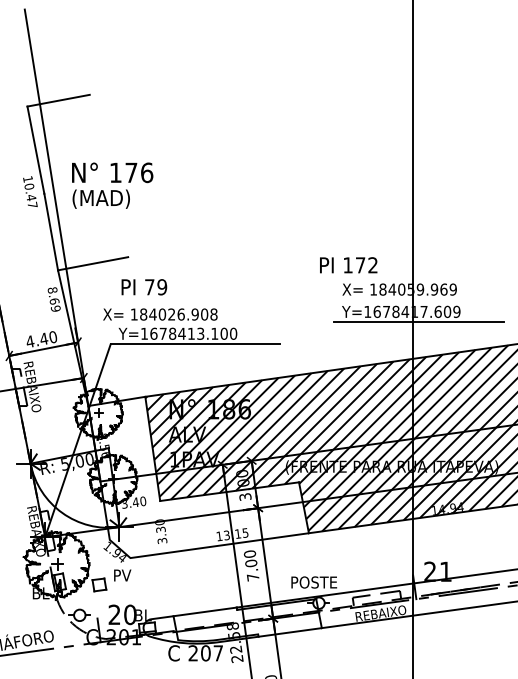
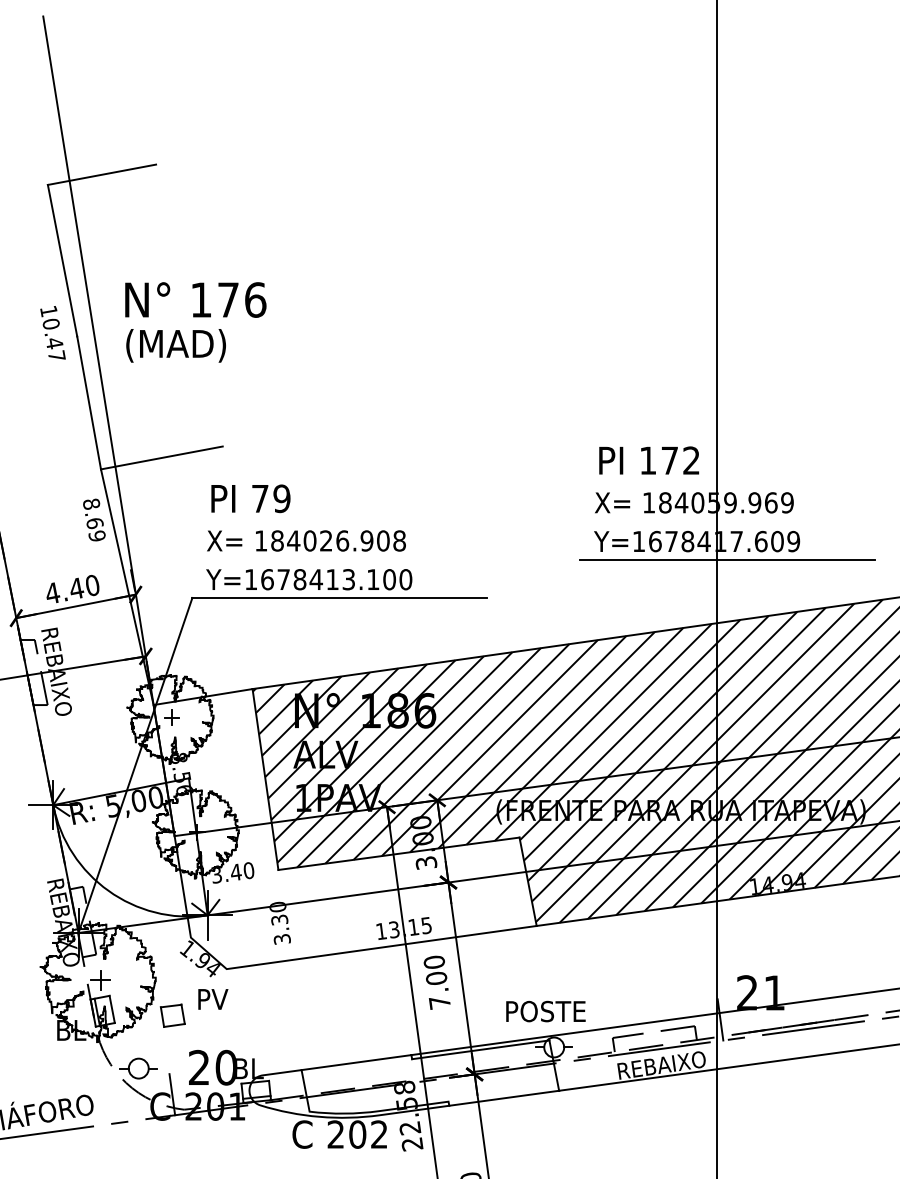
text: (348, 265) -> (648, 460), moved
text: (160, 314) -> (306, 540), moved
text: (217, 653) -> (377, 1134), 207 -> 202

